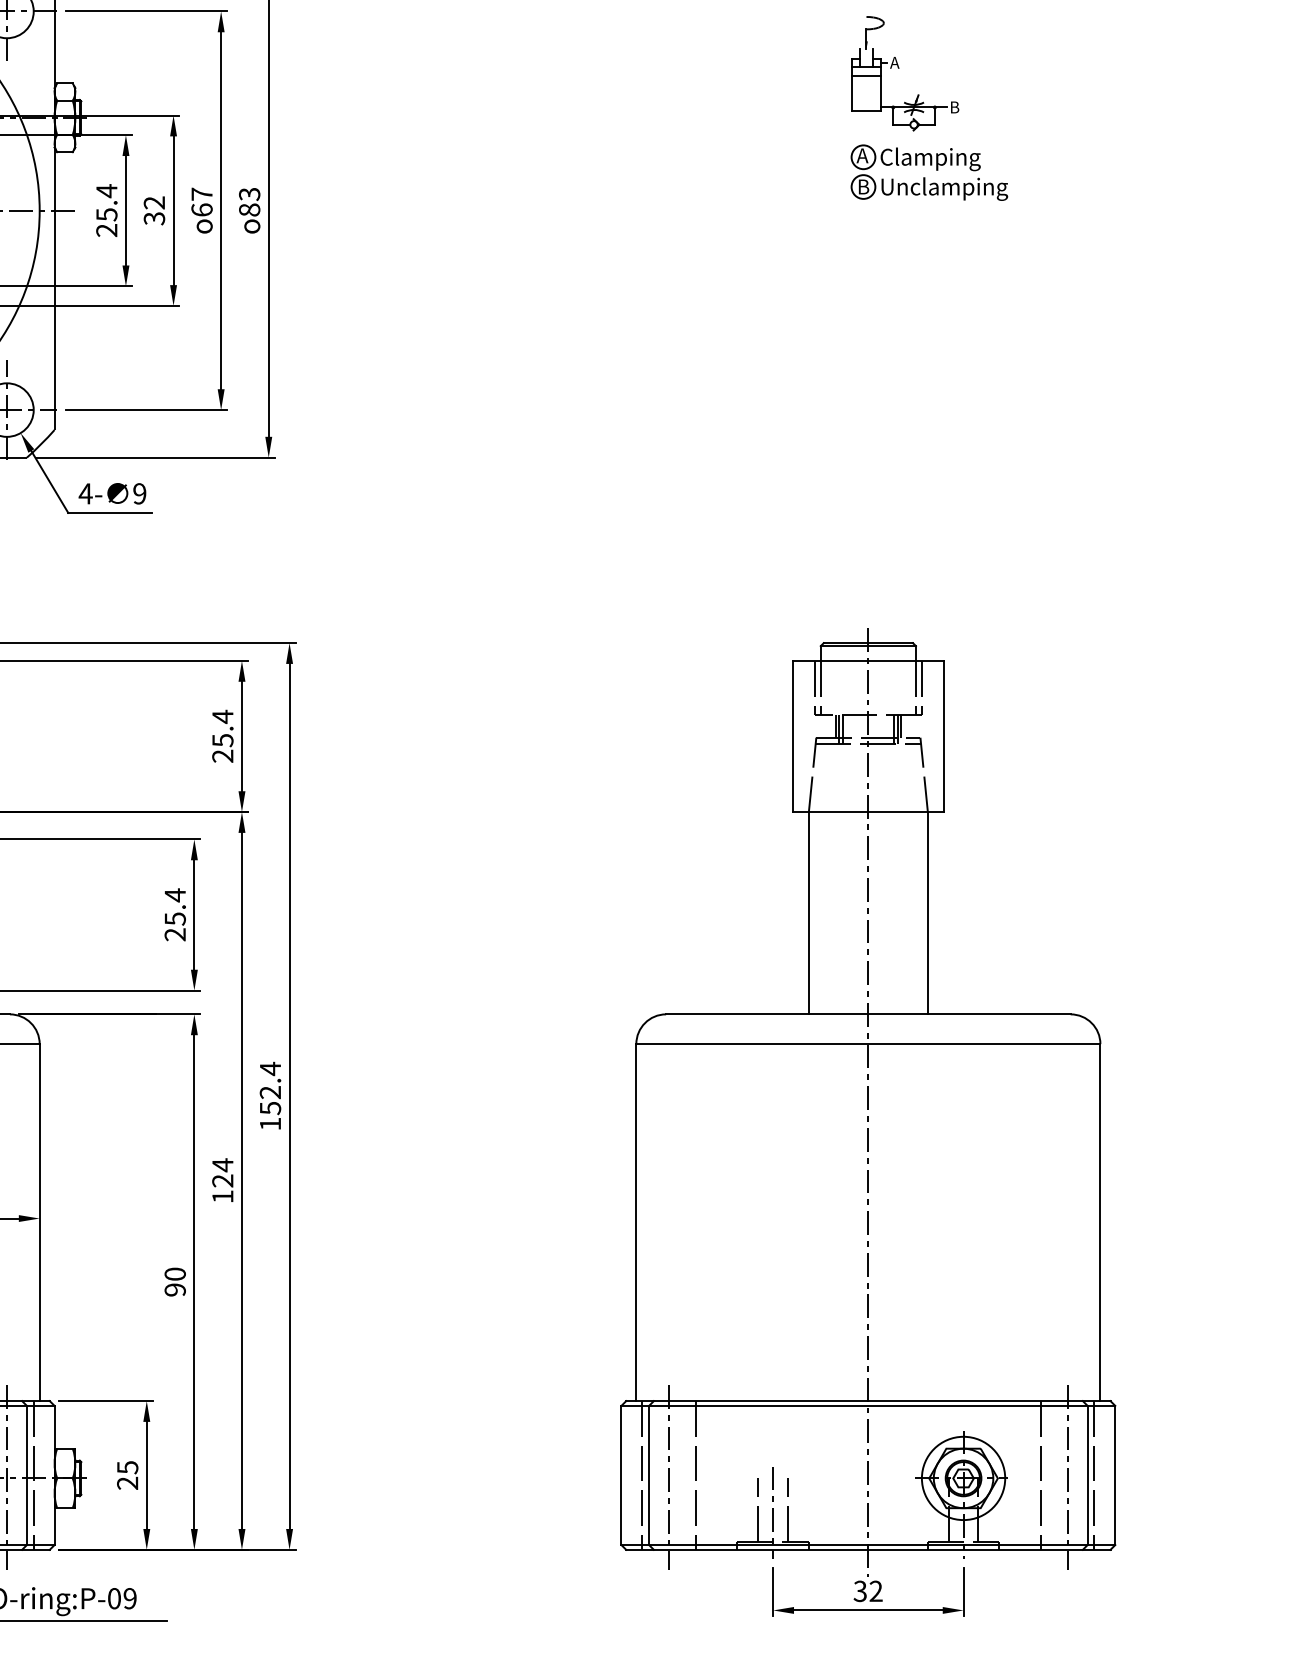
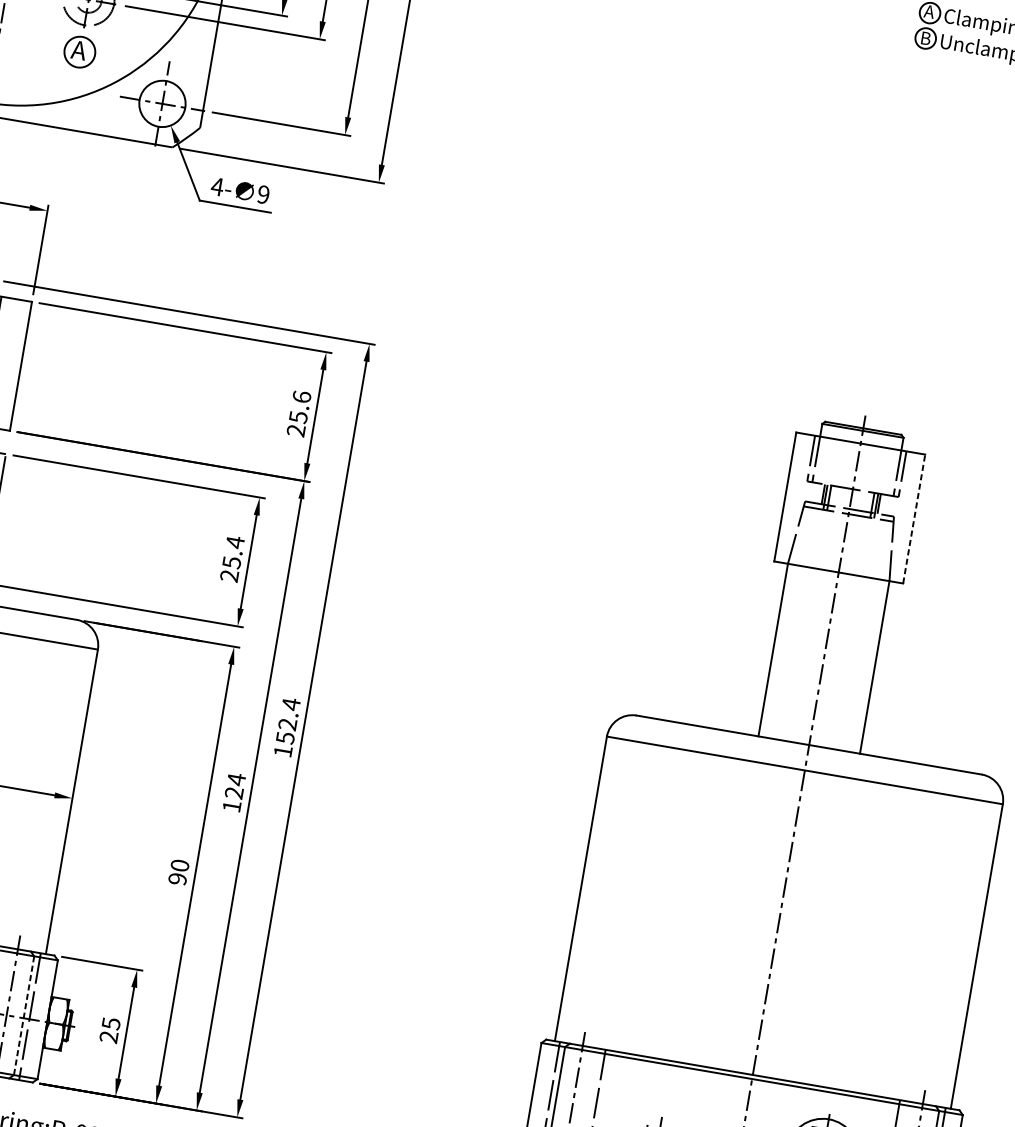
text: (222, 716) -> (301, 396), 25.4 -> 25.6
line: (943, 736) -> (913, 518), solid -> dashed
line: (26, 1475) -> (23, 1015), solid -> dashed

